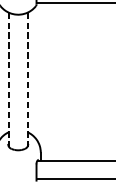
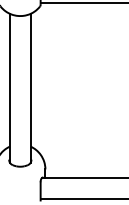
line: (8, 79) -> (9, 88), dashed -> solid
line: (27, 79) -> (30, 88), dashed -> solid

